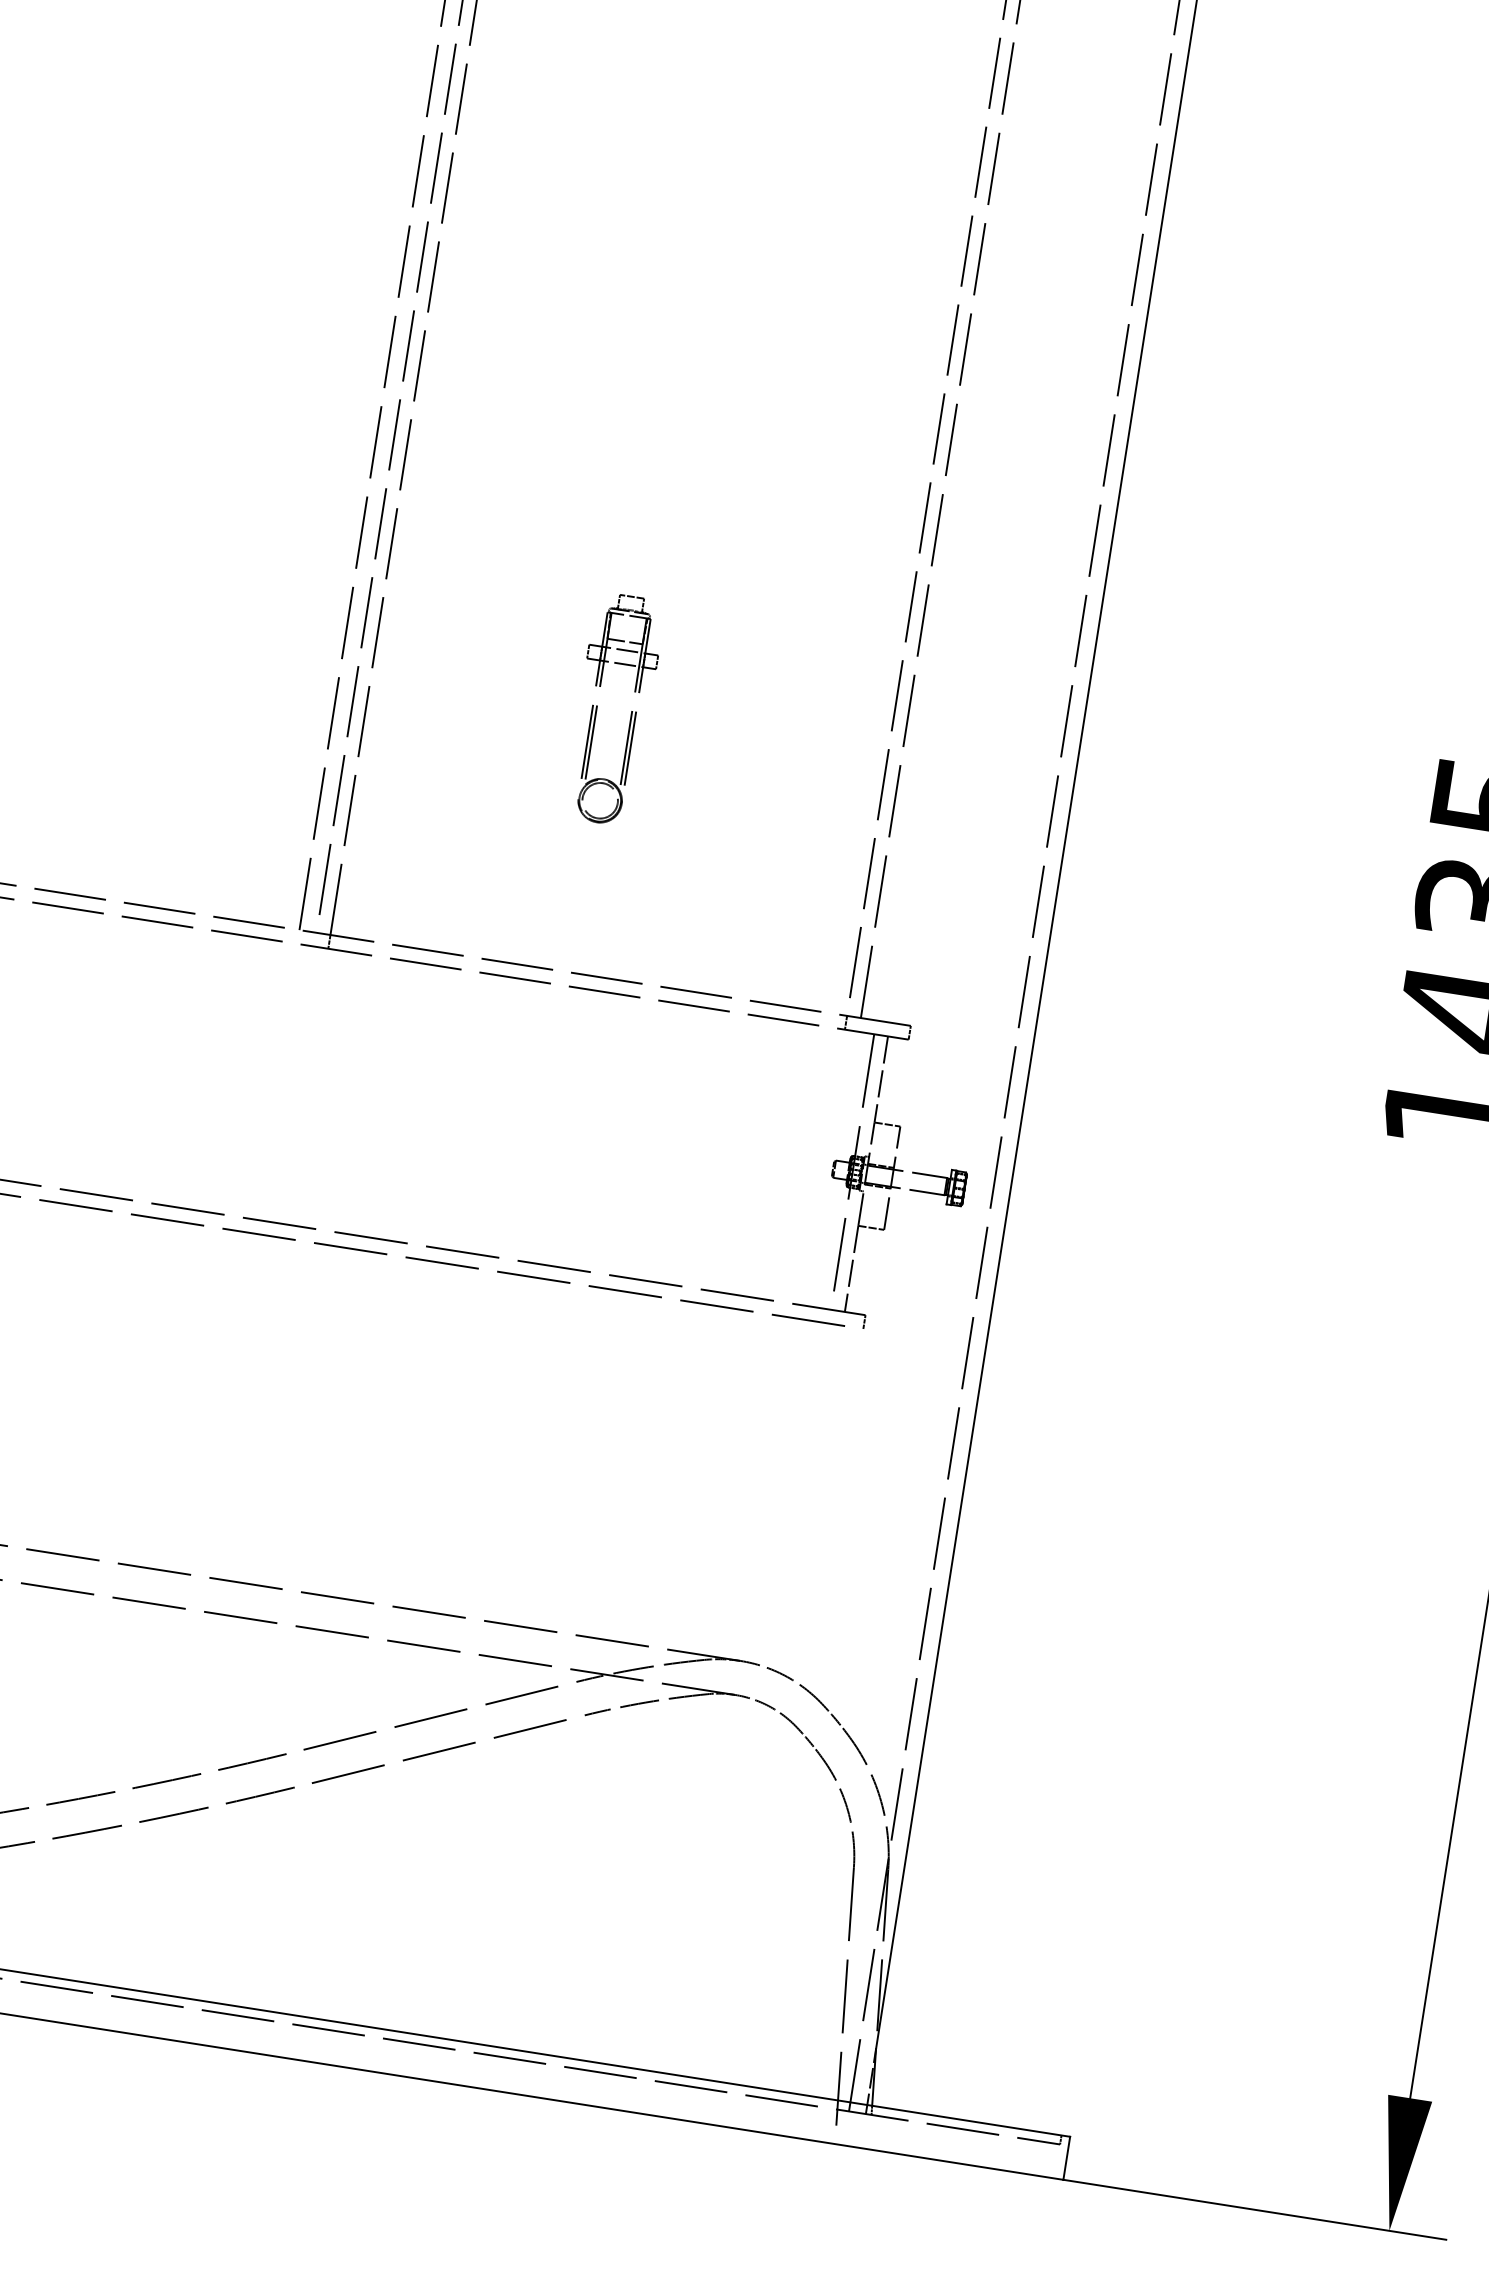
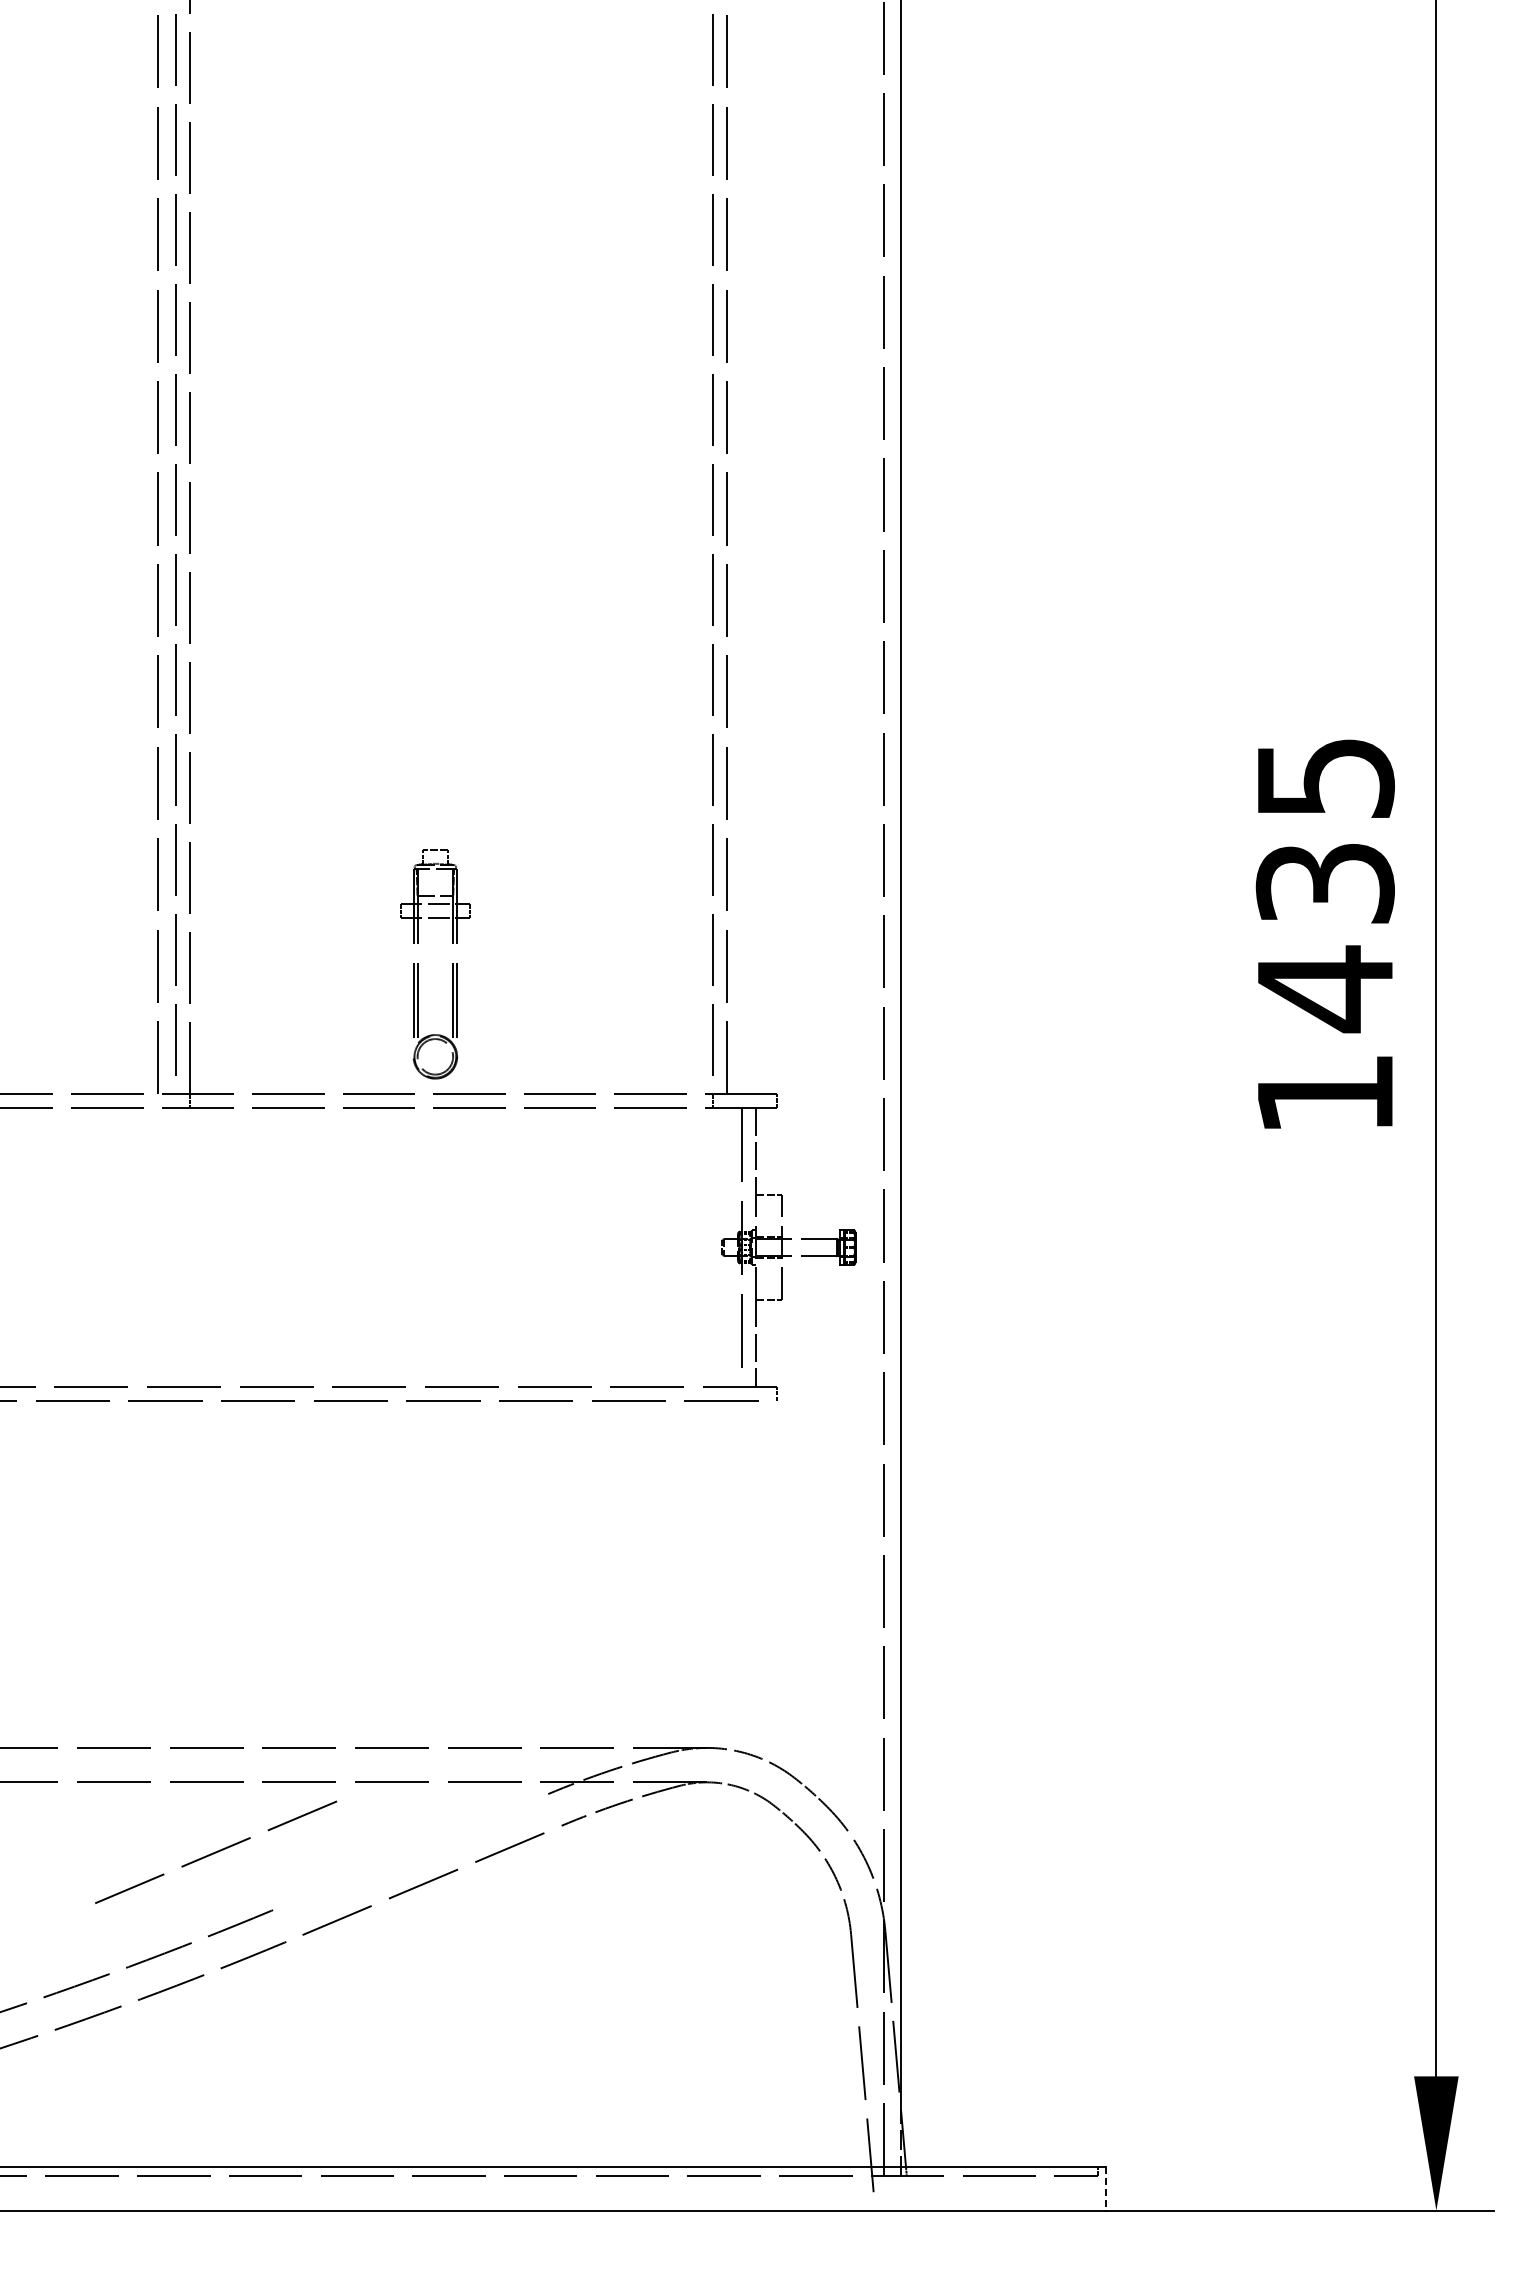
part: (597, 706) -> (418, 964), moved
line: (430, 1717) -> (215, 1851), moved
line: (1066, 2157) -> (1106, 2188), solid -> dashed

